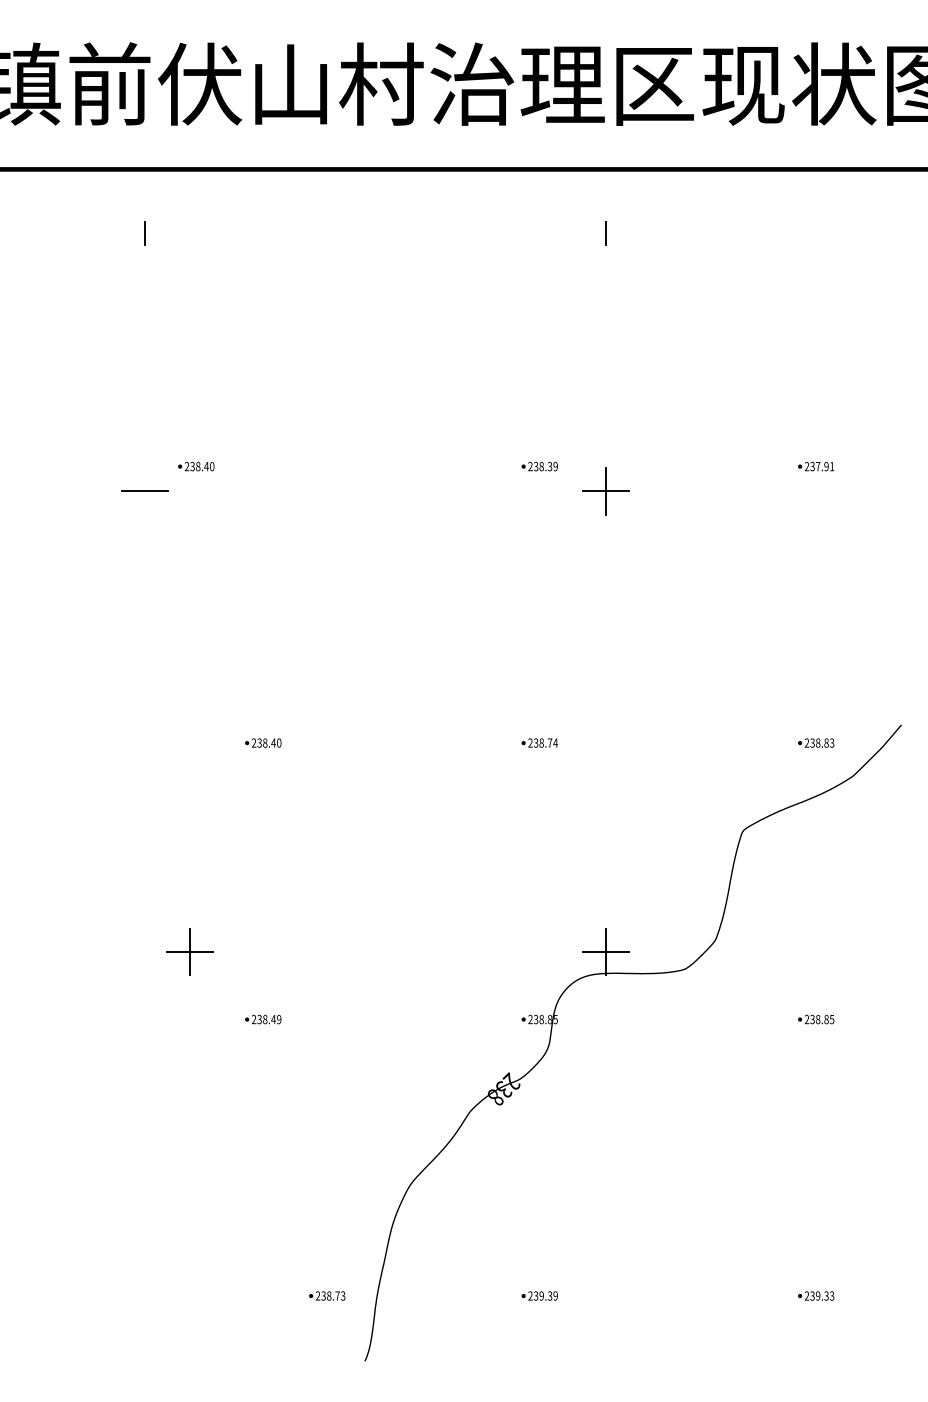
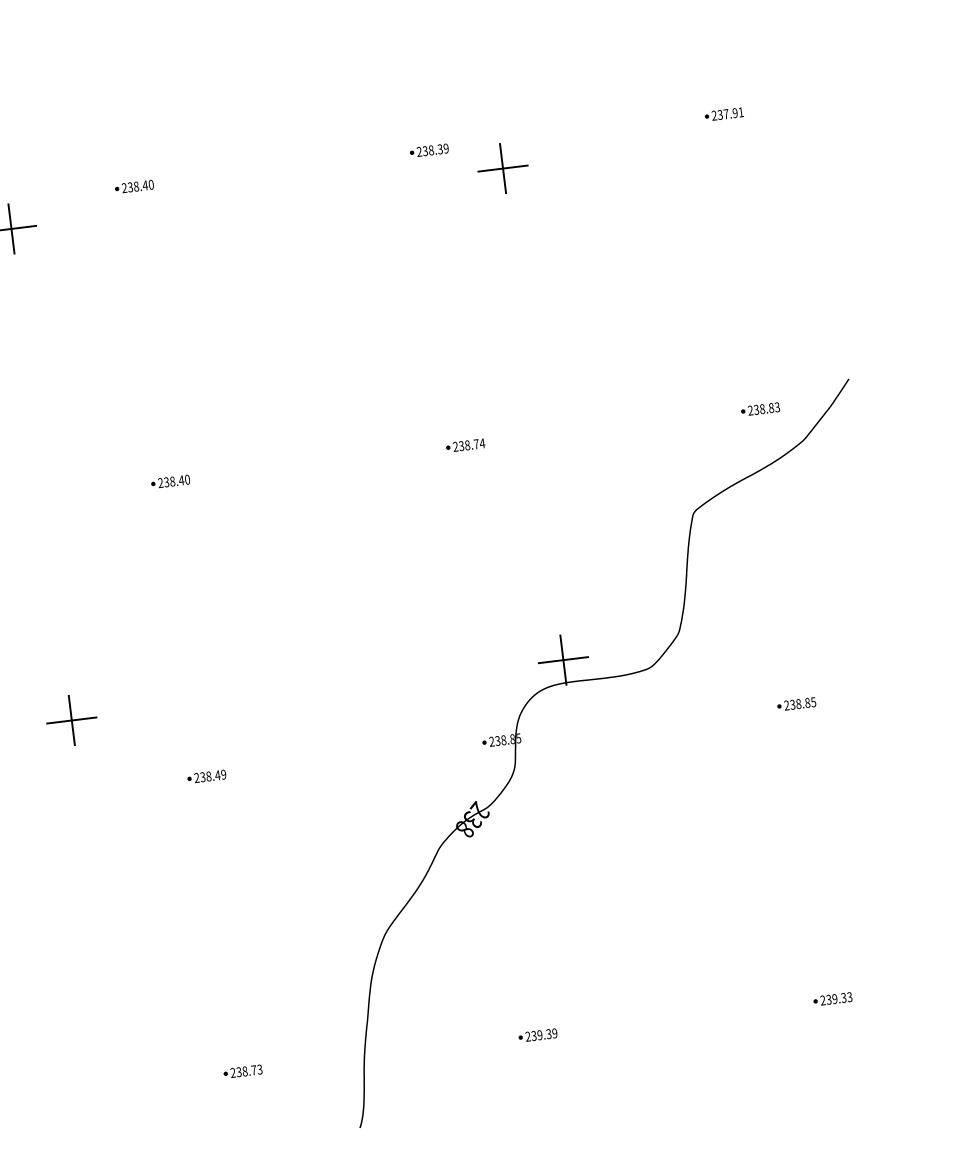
part: (196, 466) -> (134, 186), moved
line: (145, 491) -> (11, 228), added
part: (189, 951) -> (71, 719), moved
part: (327, 1295) -> (243, 1071), moved

